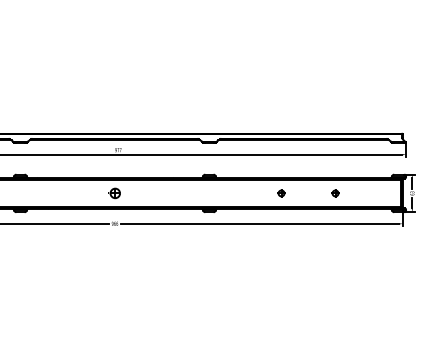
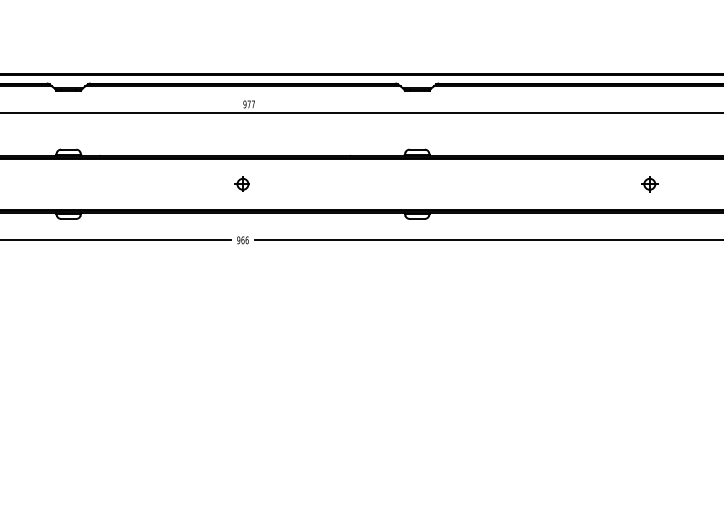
part: (114, 193) -> (242, 184), size x0.62
part: (281, 193) -> (550, 184), removed

